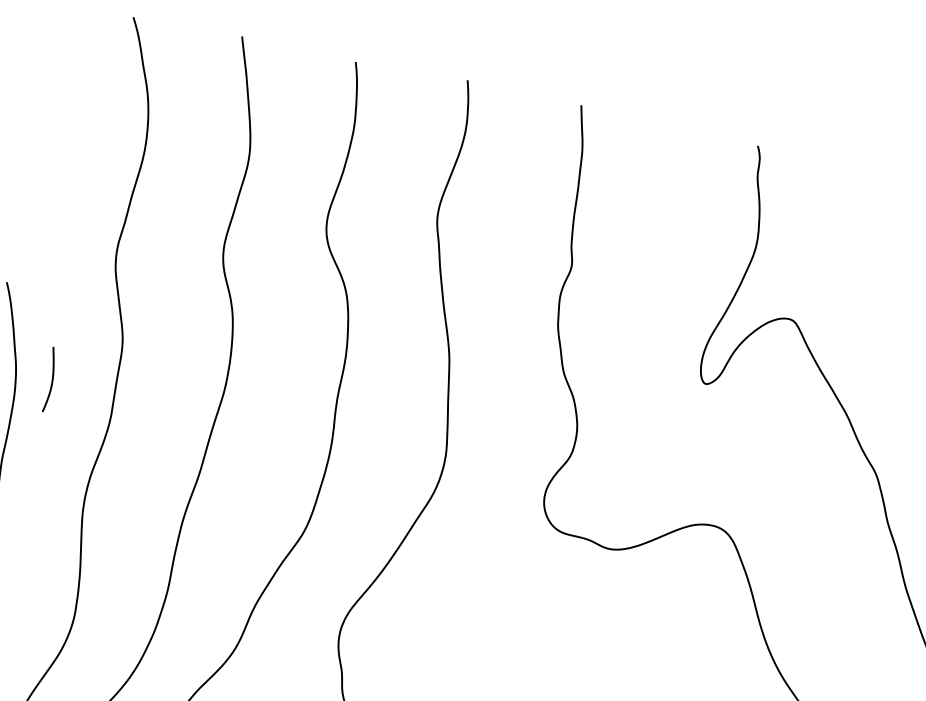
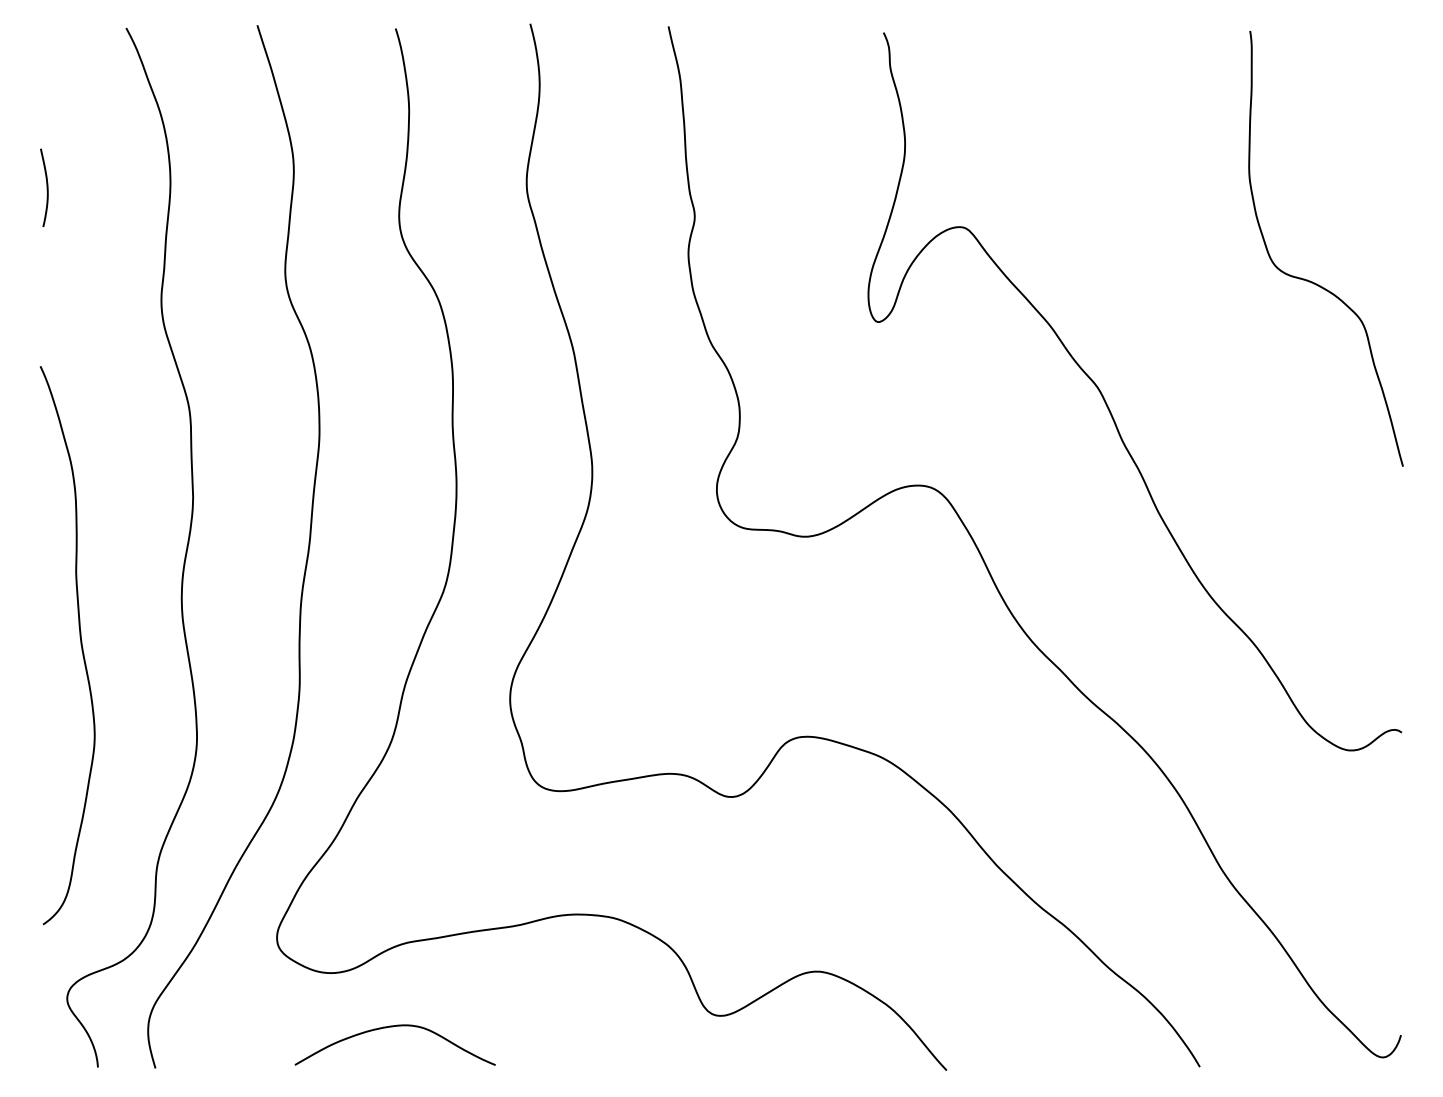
curve: (51, 379) -> (46, 187), moved

